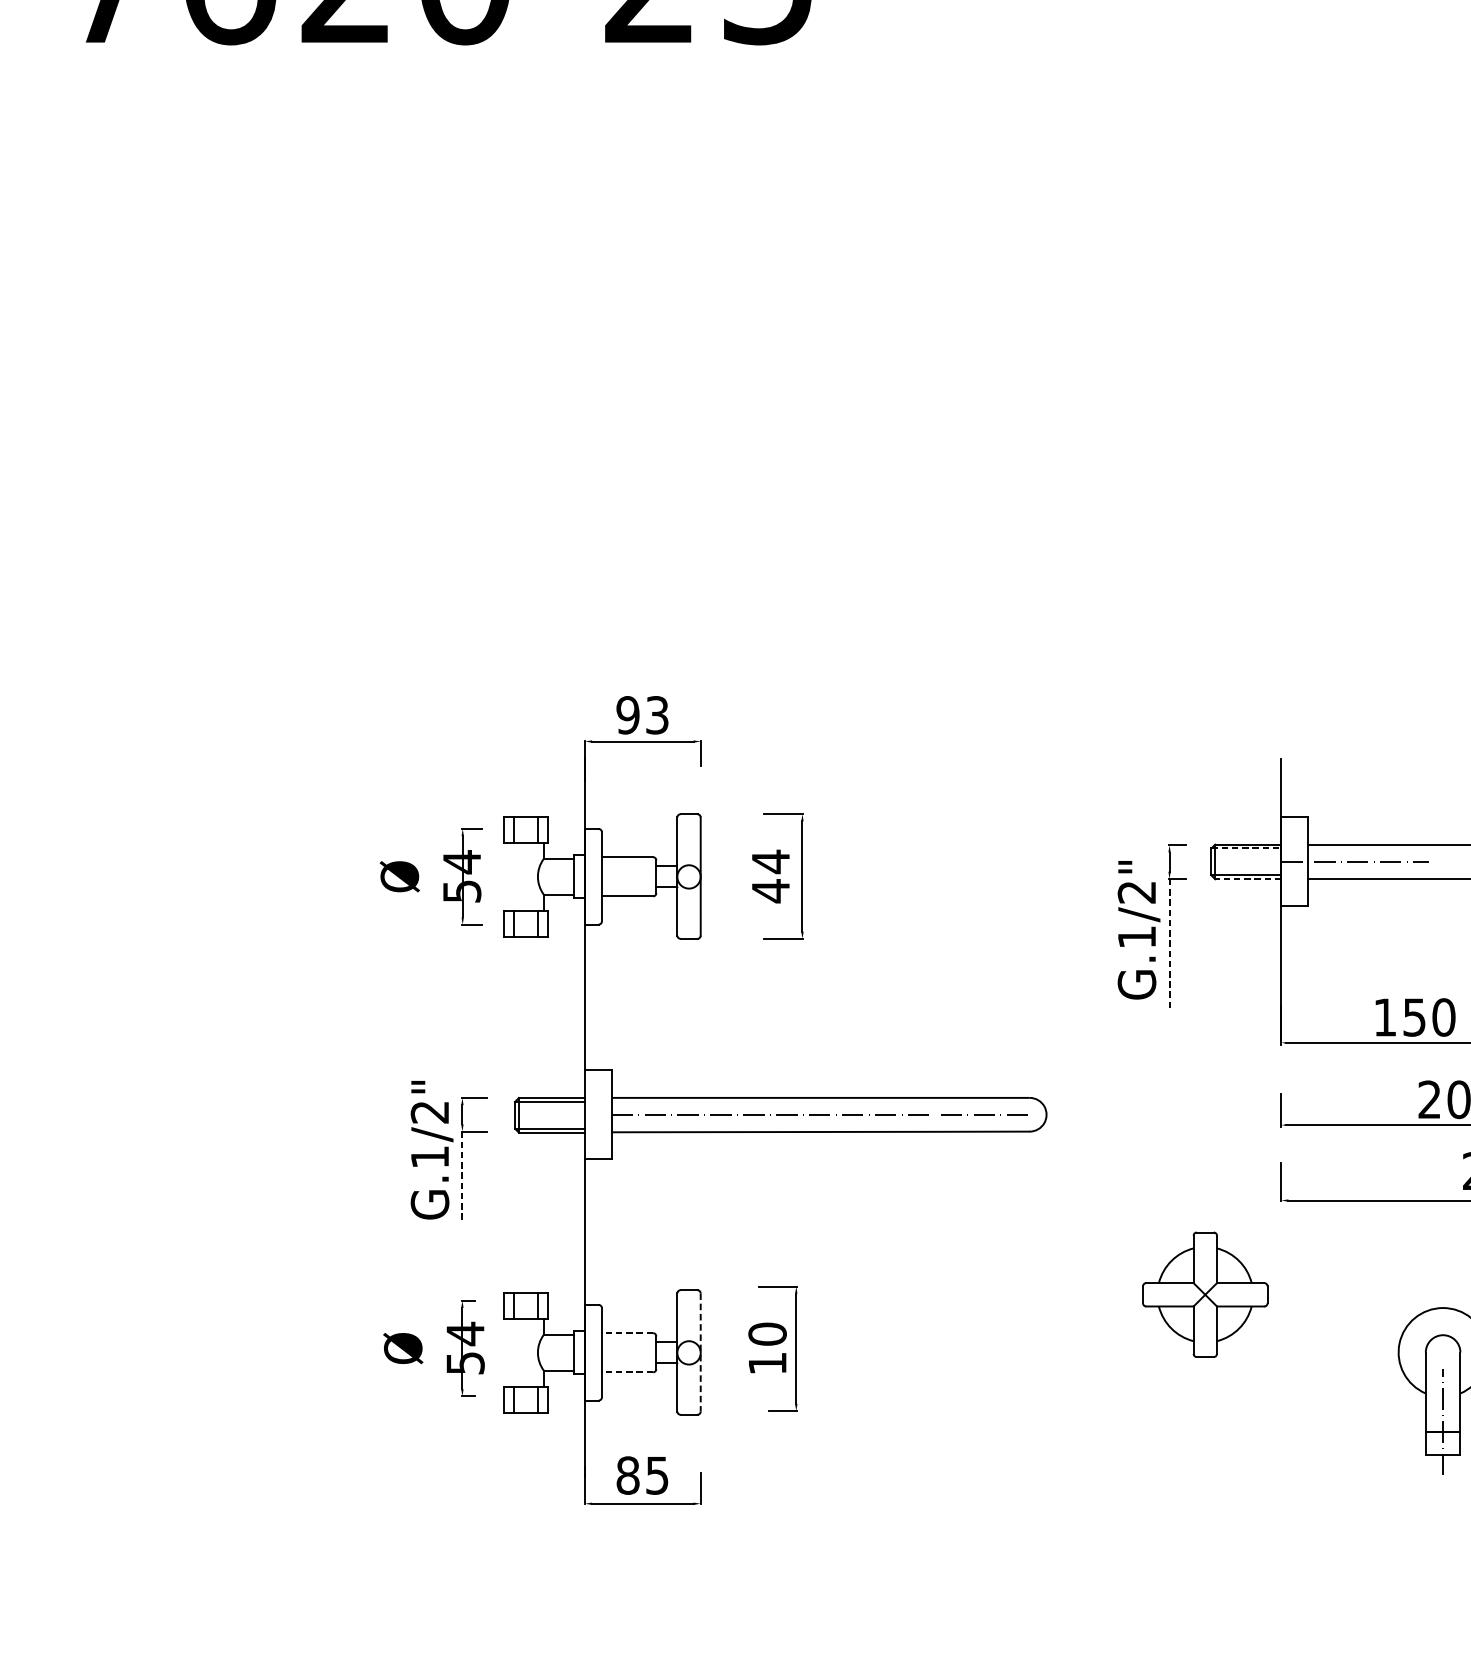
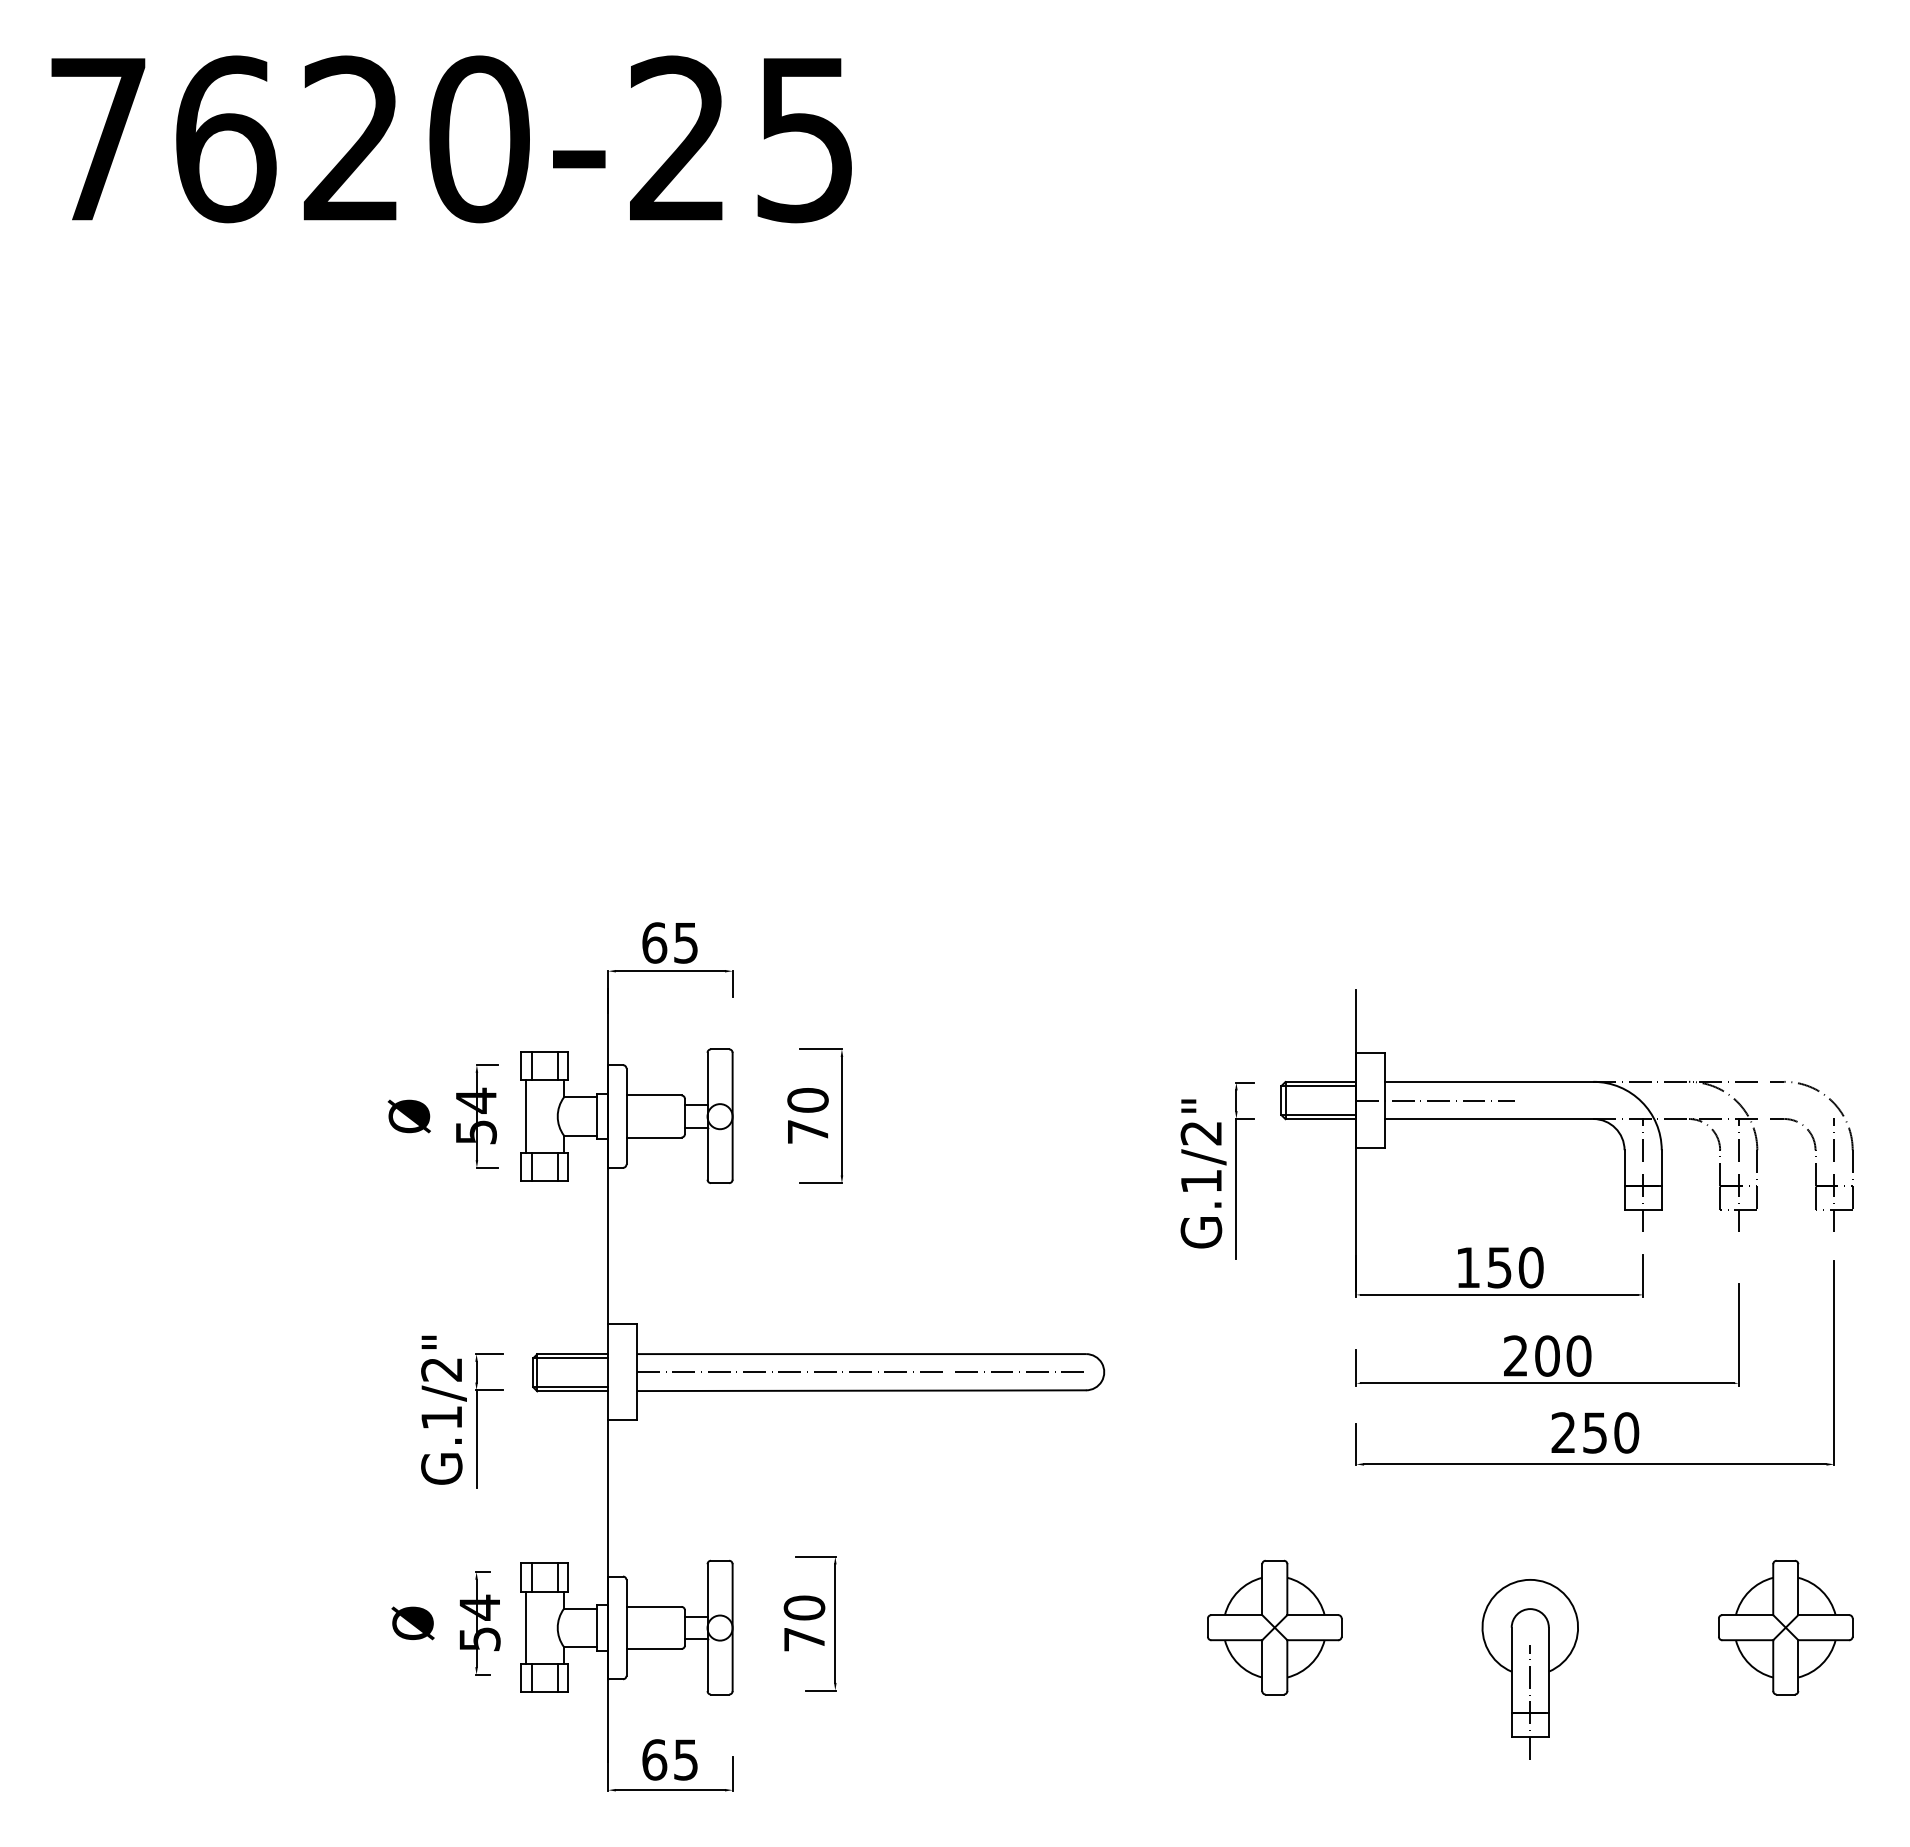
text: (641, 714) -> (669, 942), 93 -> 65
line: (1246, 848) -> (1319, 1086), dashed -> solid
line: (507, 876) -> (525, 1116), added
text: (770, 876) -> (807, 1116), 44 -> 70
line: (1247, 879) -> (1320, 1119), dashed -> solid
line: (1169, 944) -> (1236, 1189), dashed -> solid
line: (462, 1177) -> (476, 1439), dashed -> solid
part: (1205, 1294) -> (1274, 1627), moved
line: (627, 1332) -> (654, 1606), dashed -> solid
line: (507, 1352) -> (525, 1627), added
line: (700, 1353) -> (732, 1628), dashed -> solid
text: (767, 1363) -> (804, 1639), 10 -> 70
line: (627, 1371) -> (654, 1648), dashed -> solid
text: (627, 1475) -> (654, 1759), 85 -> 65

